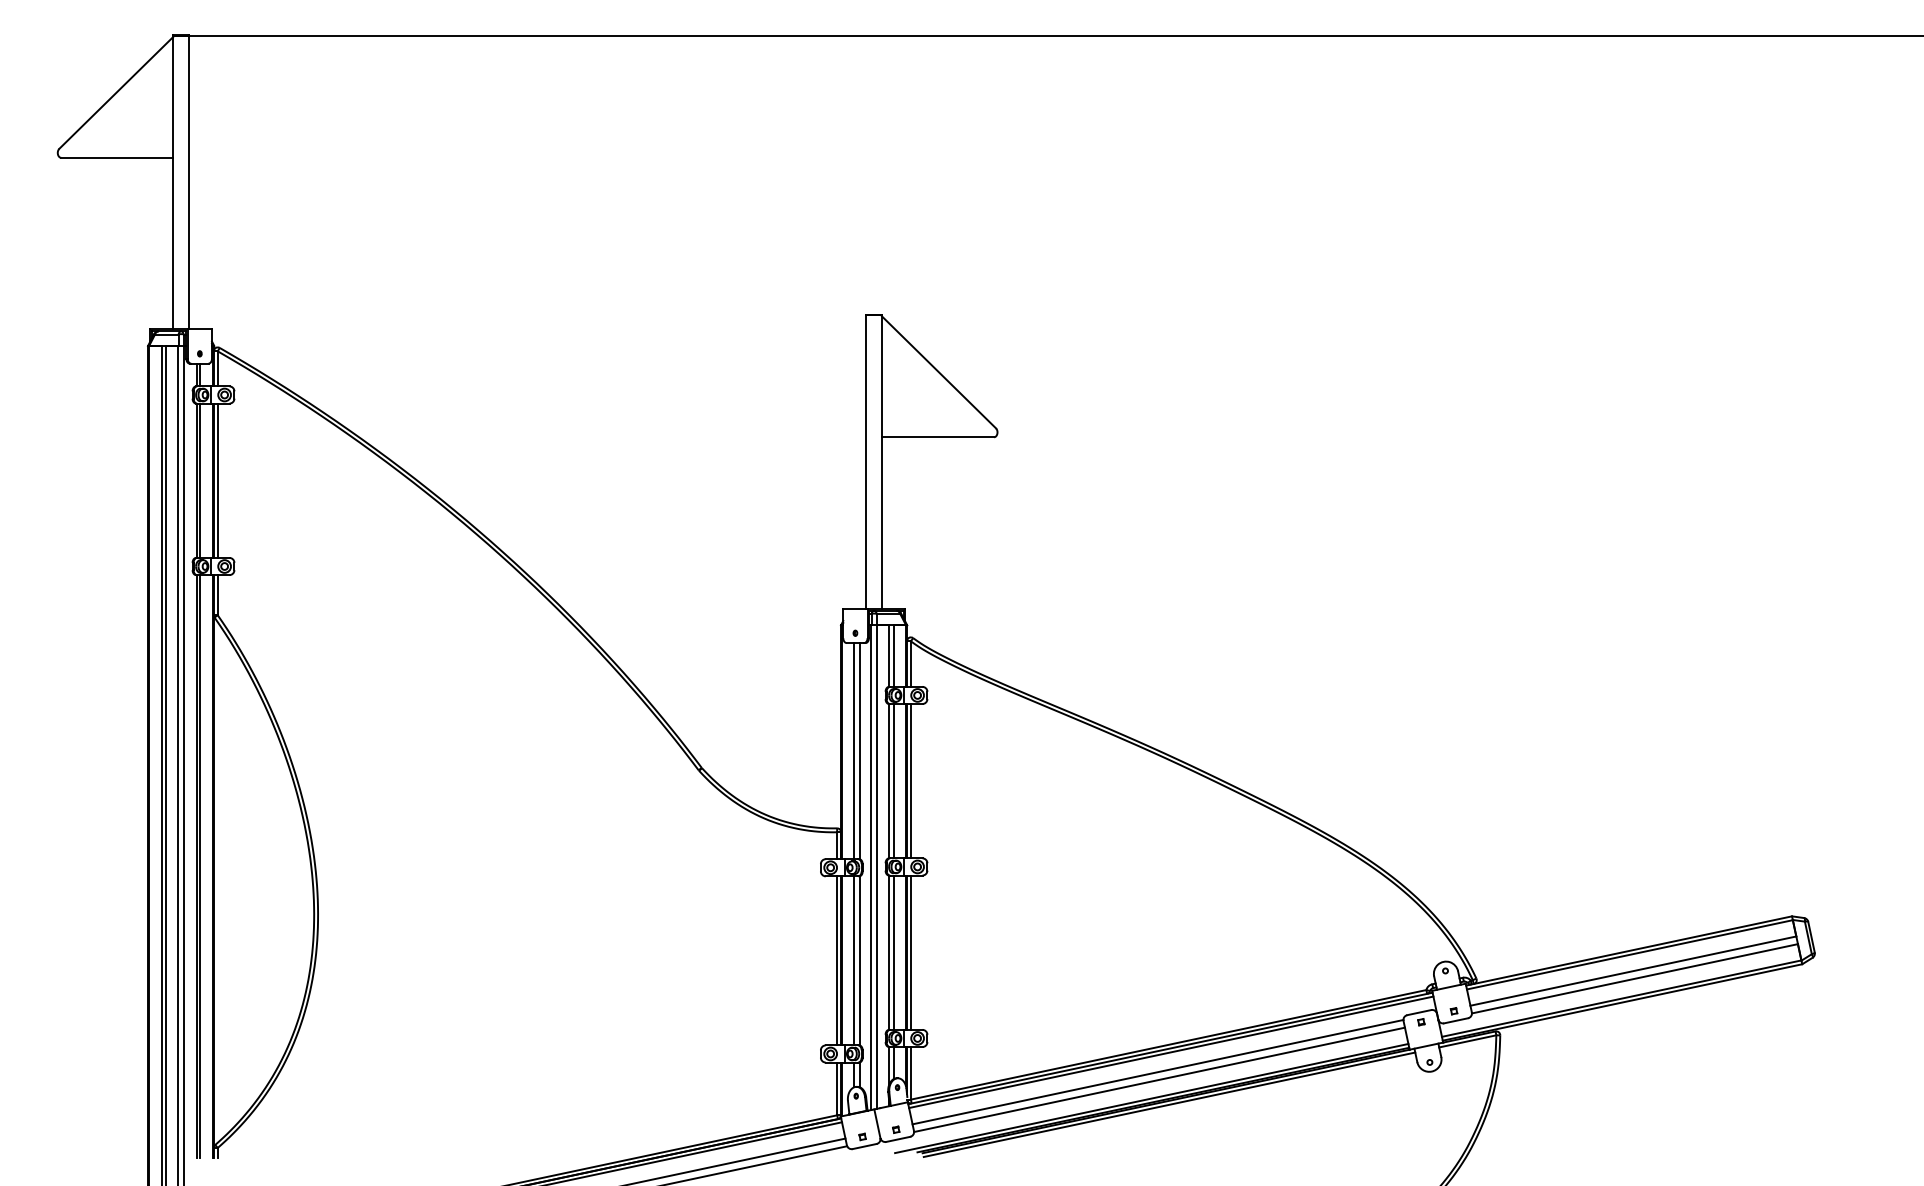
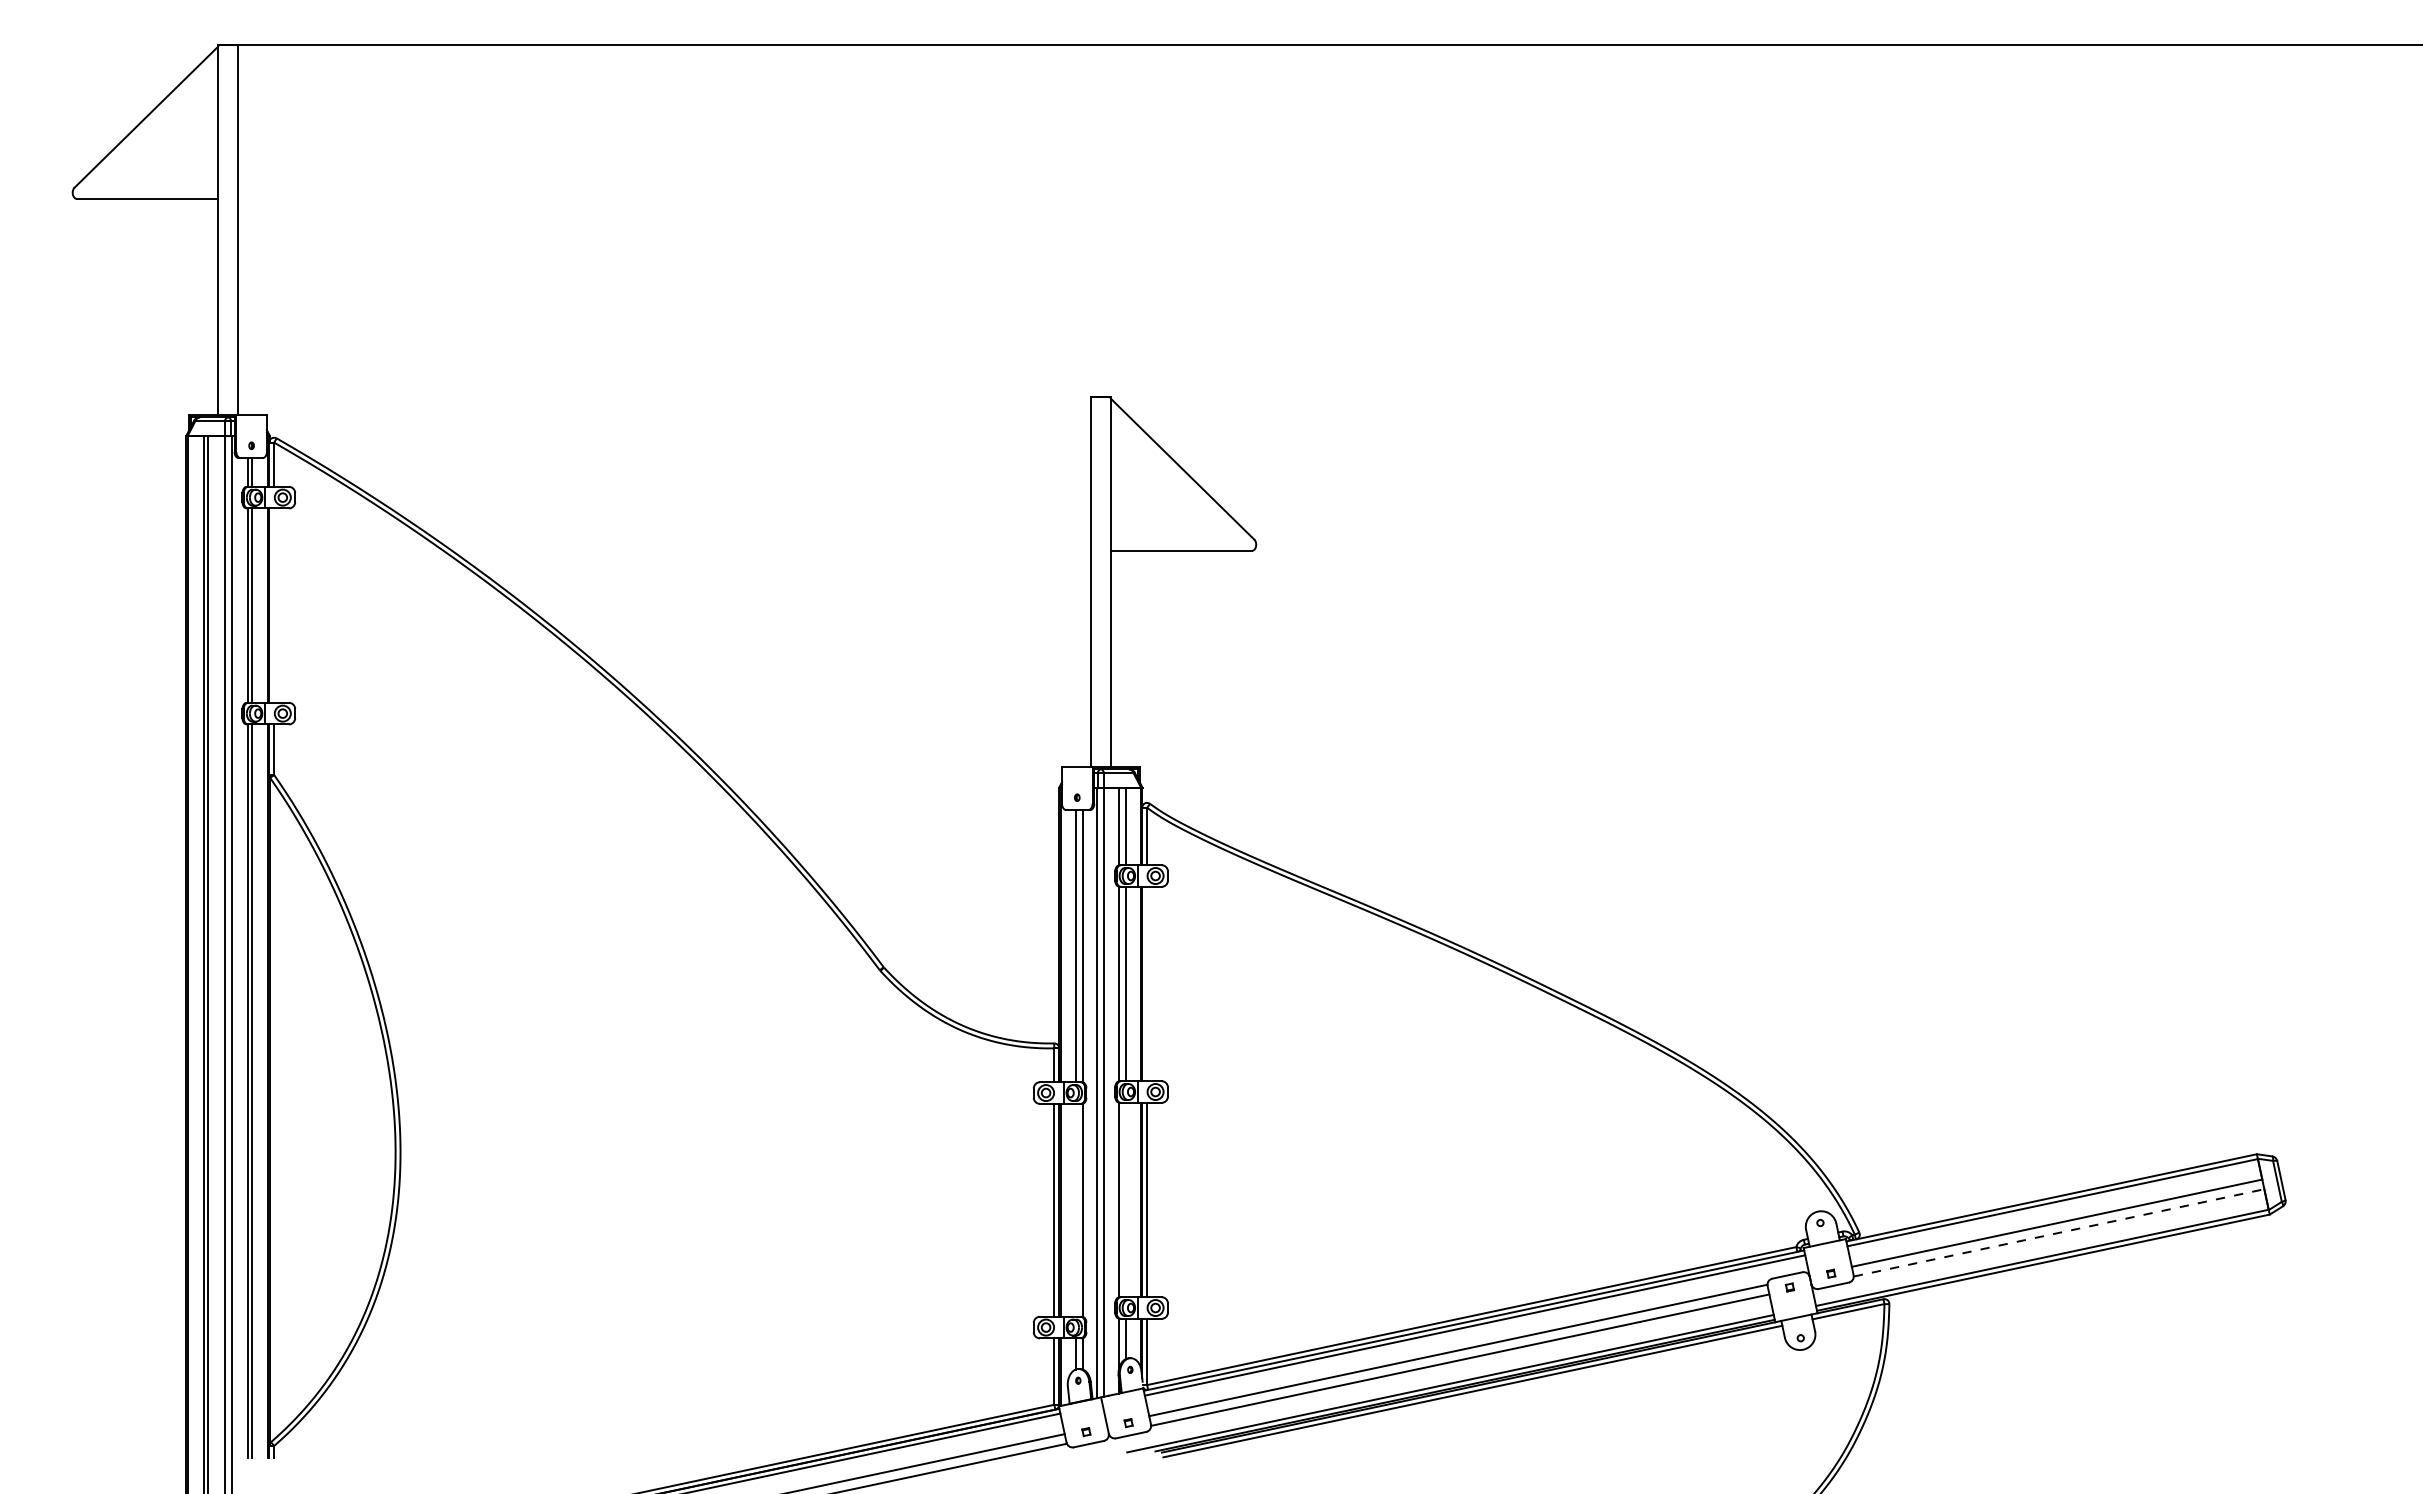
line: (218, 480) -> (274, 605), removed
line: (911, 780) -> (1147, 983), removed
line: (894, 952) -> (1126, 1199), removed
line: (854, 960) -> (1075, 1209), removed
line: (1635, 978) -> (2059, 1232), solid -> dashed

